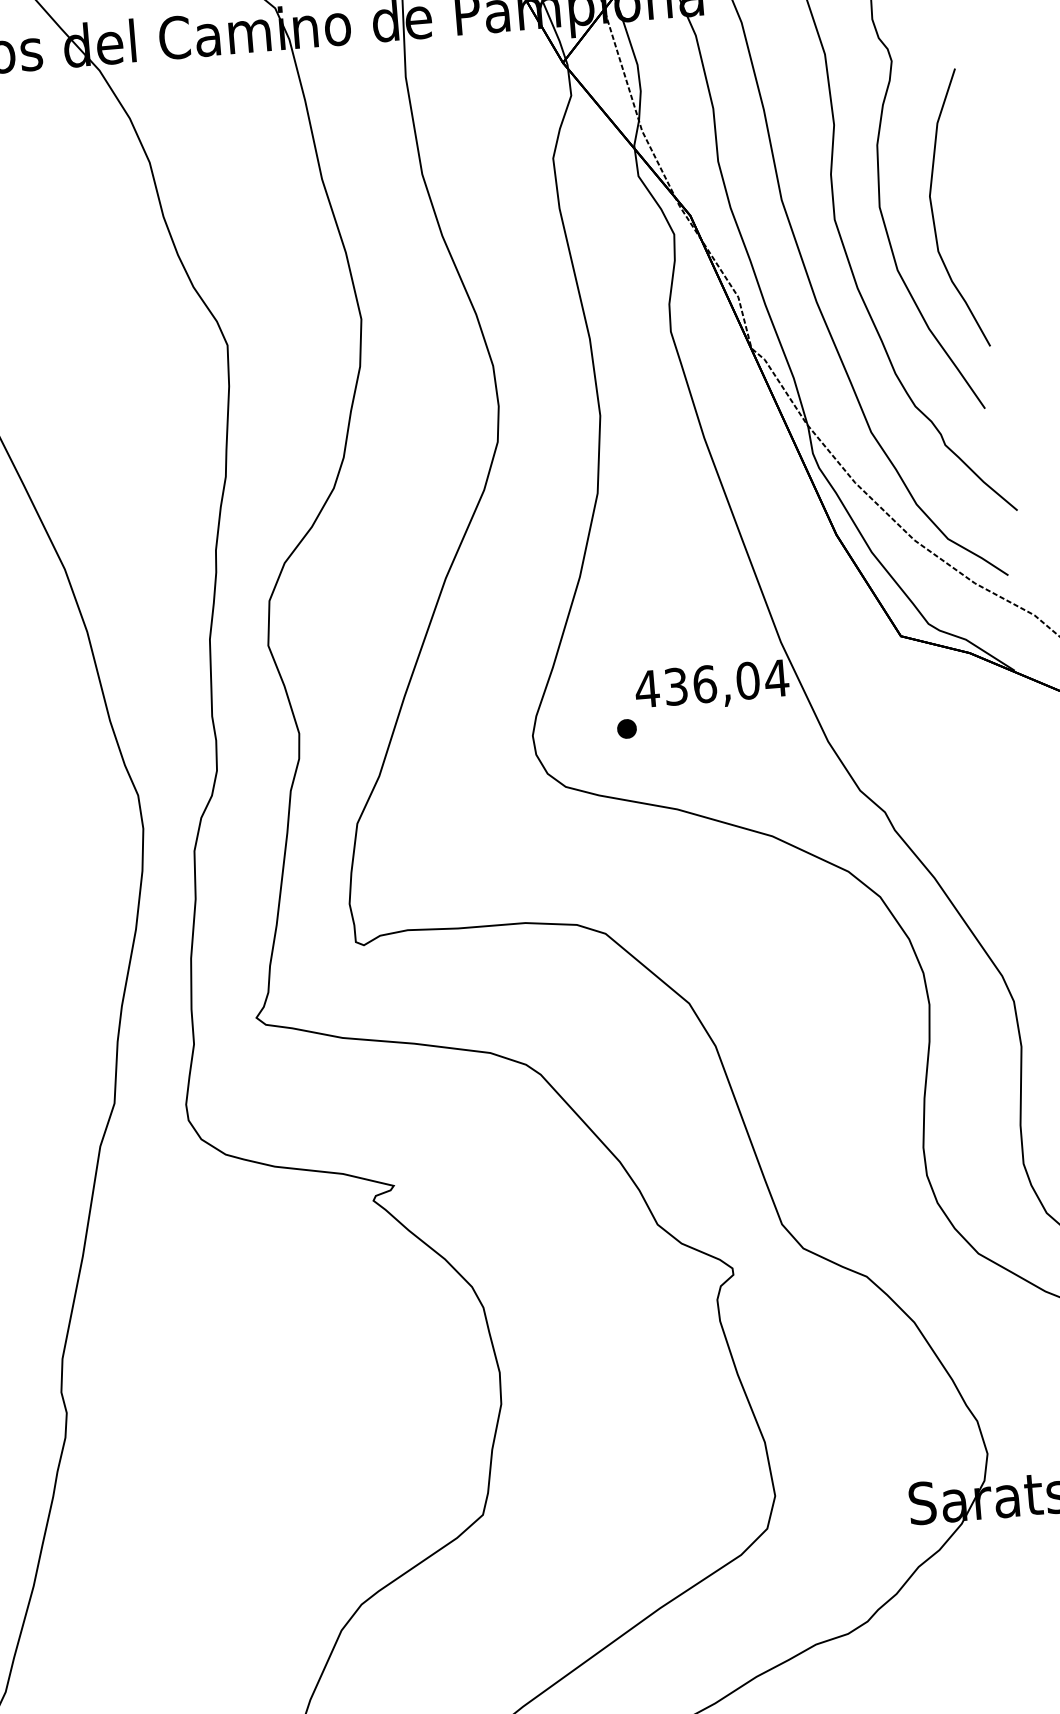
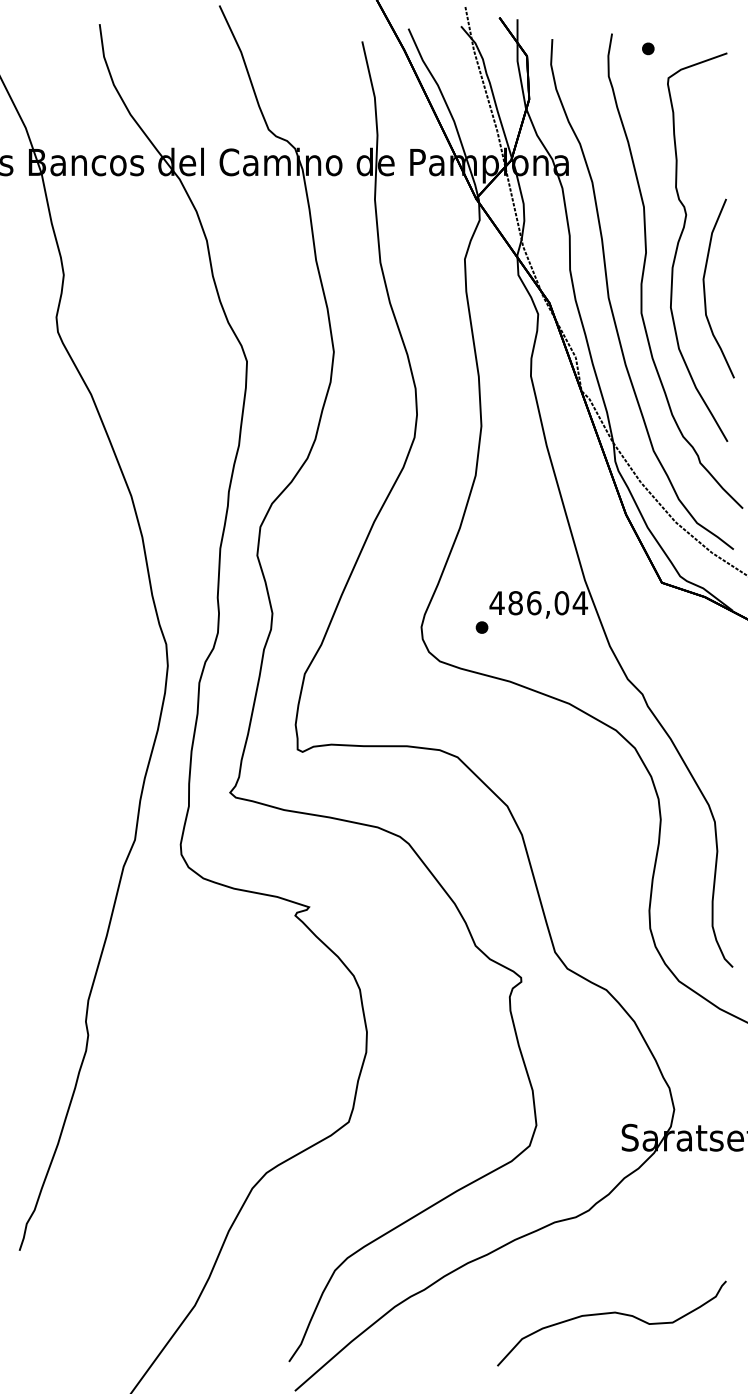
part: (934, 210) -> (705, 288), moved
text: (675, 687) -> (515, 603), 436,04 -> 486,04

